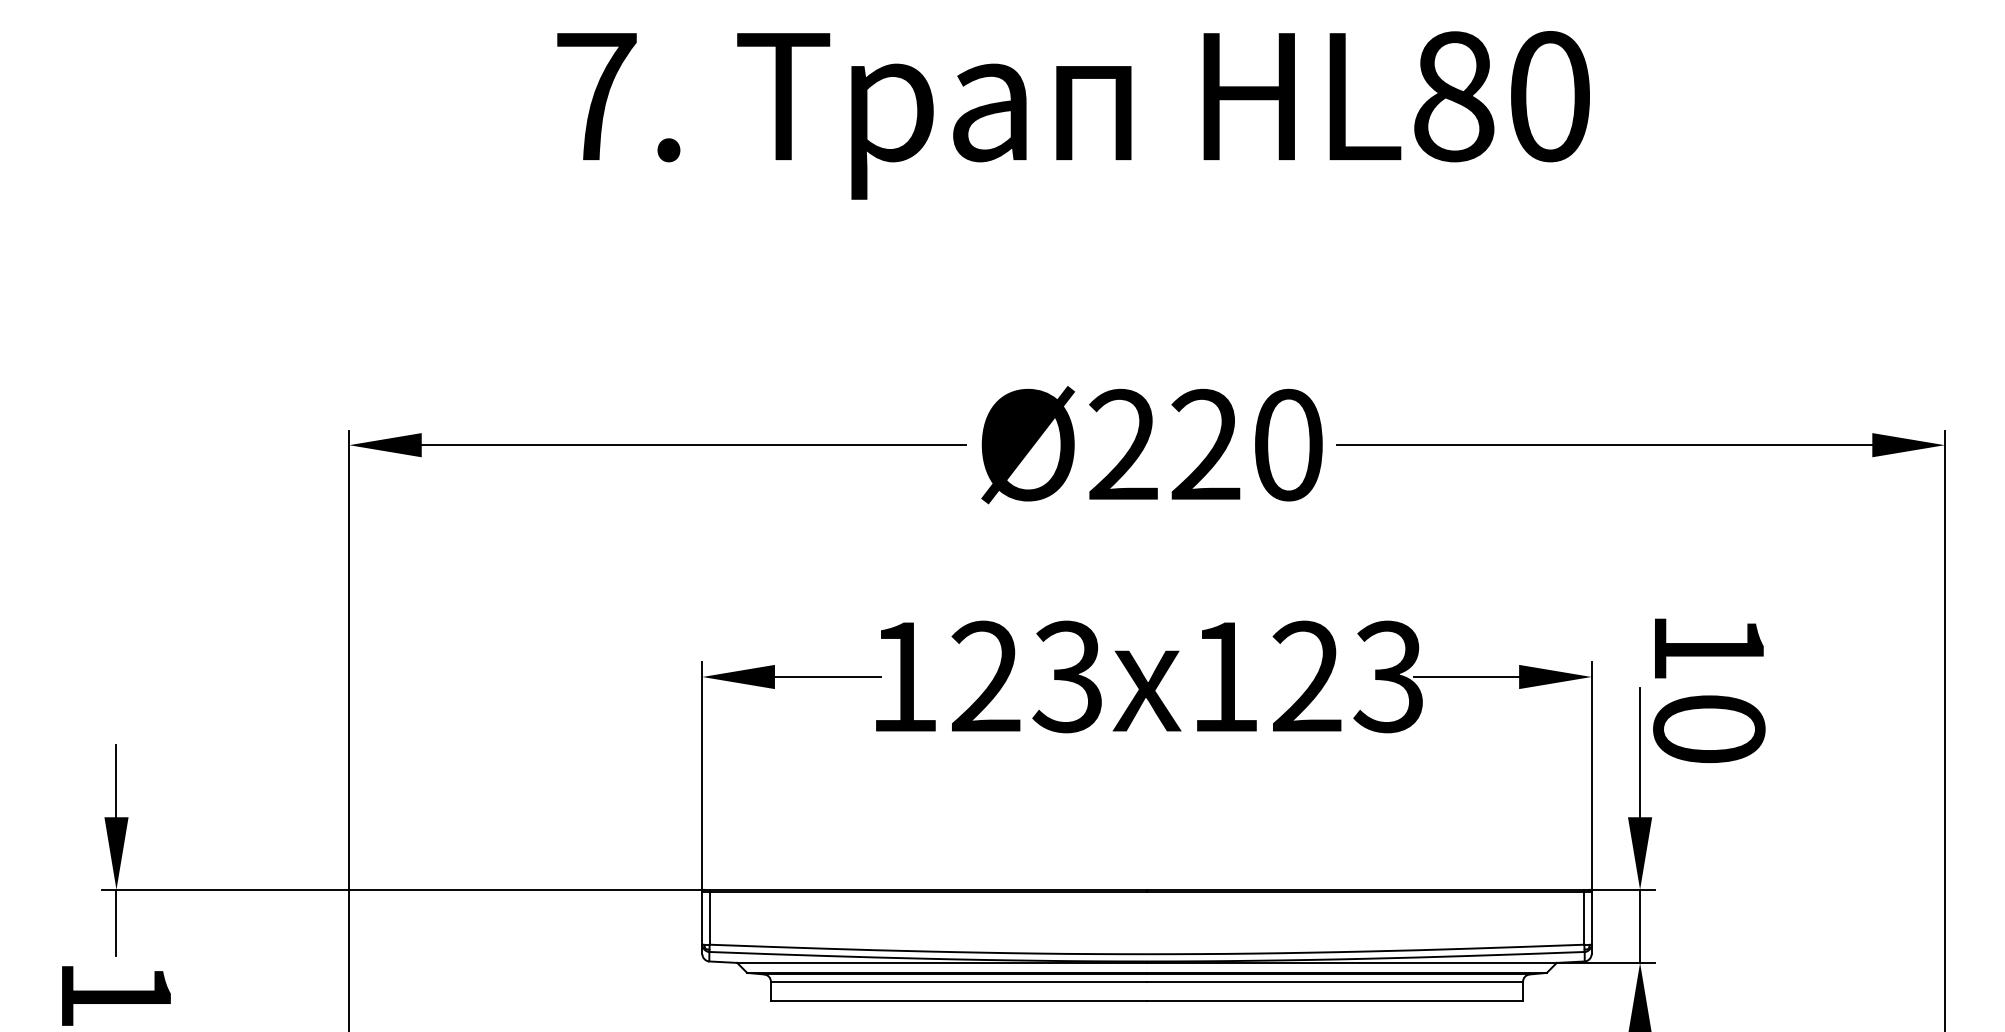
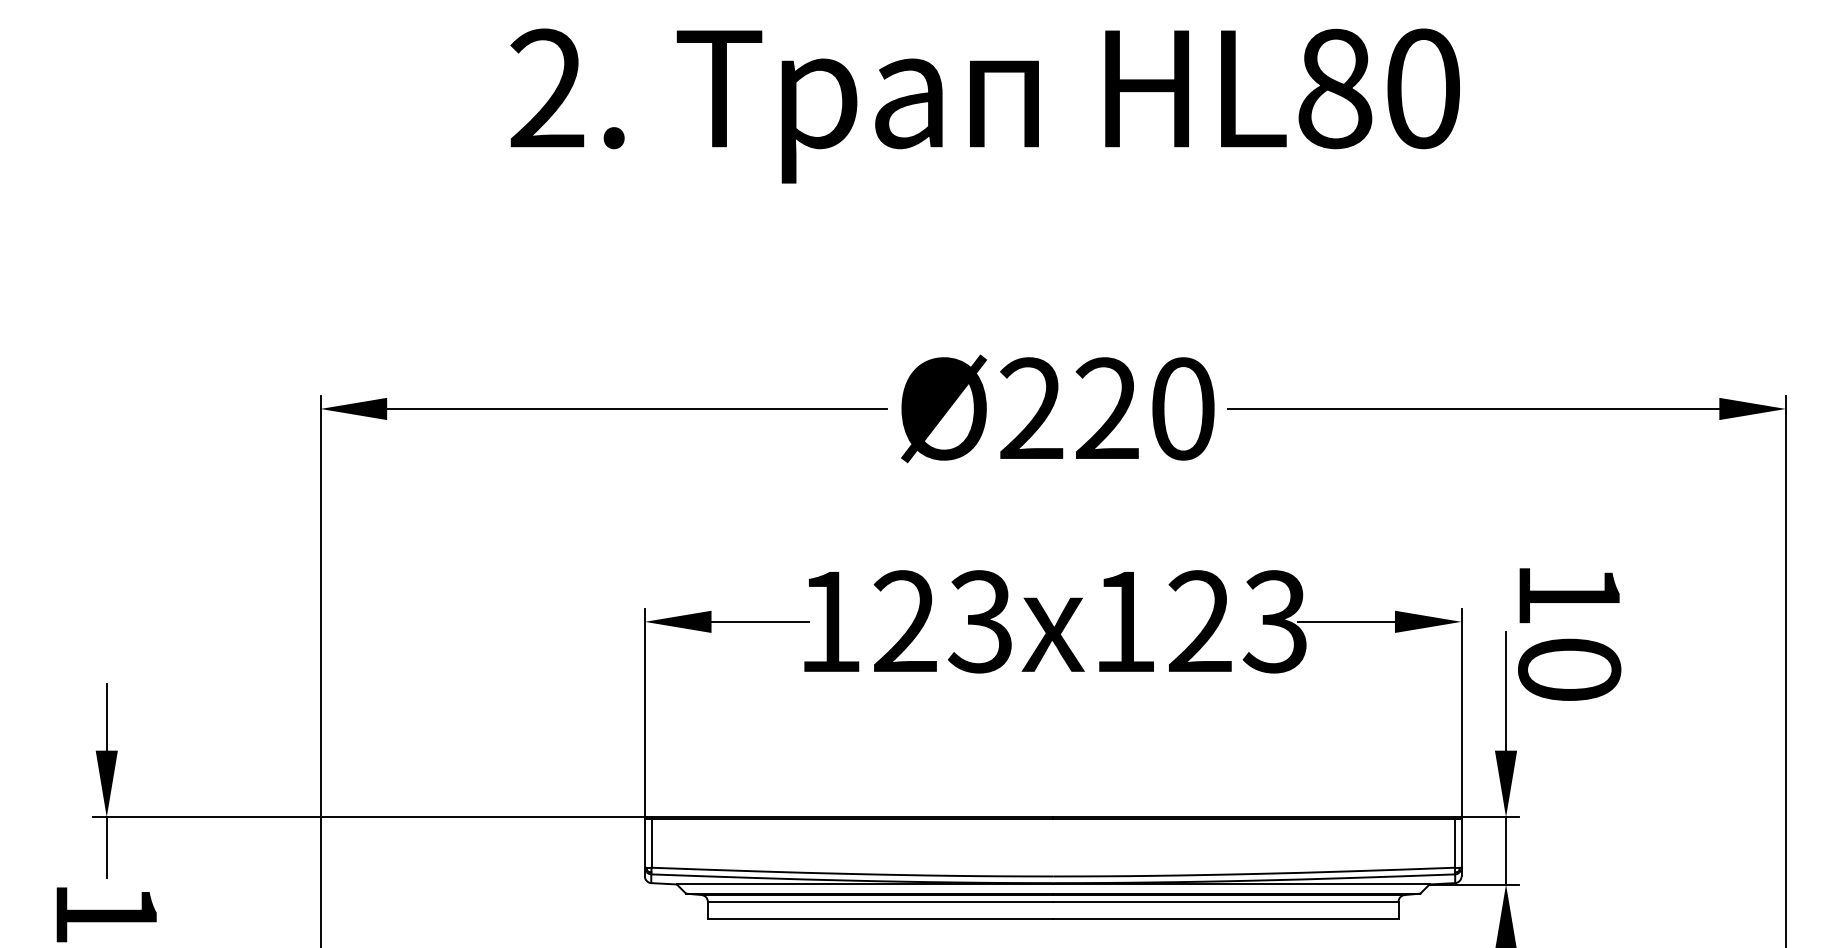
text: (596, 95) -> (547, 87), 7. -> 2.

